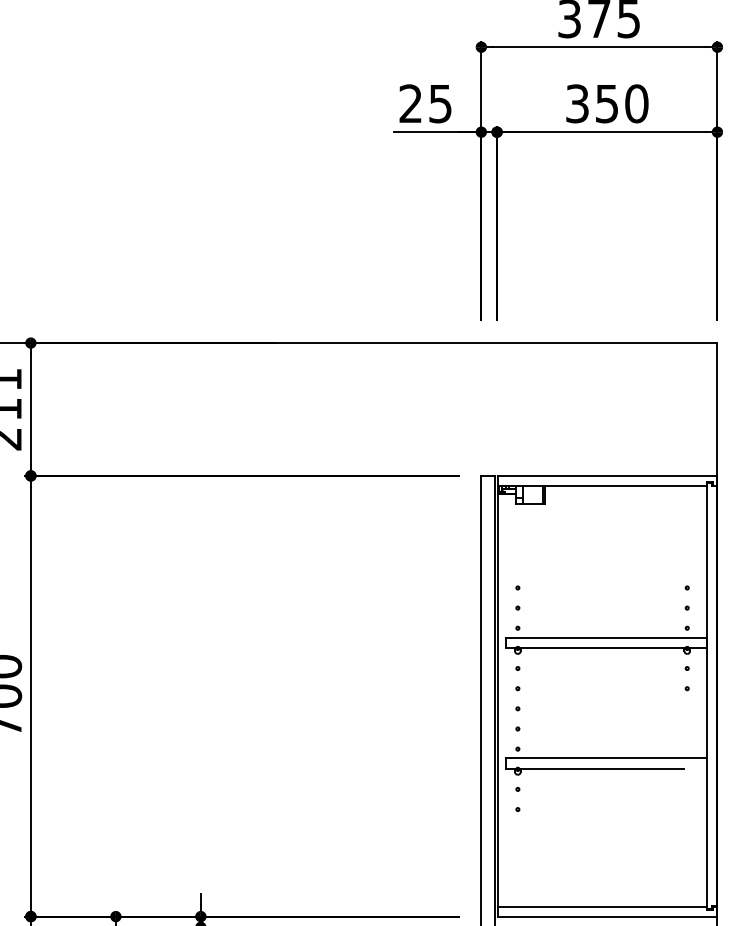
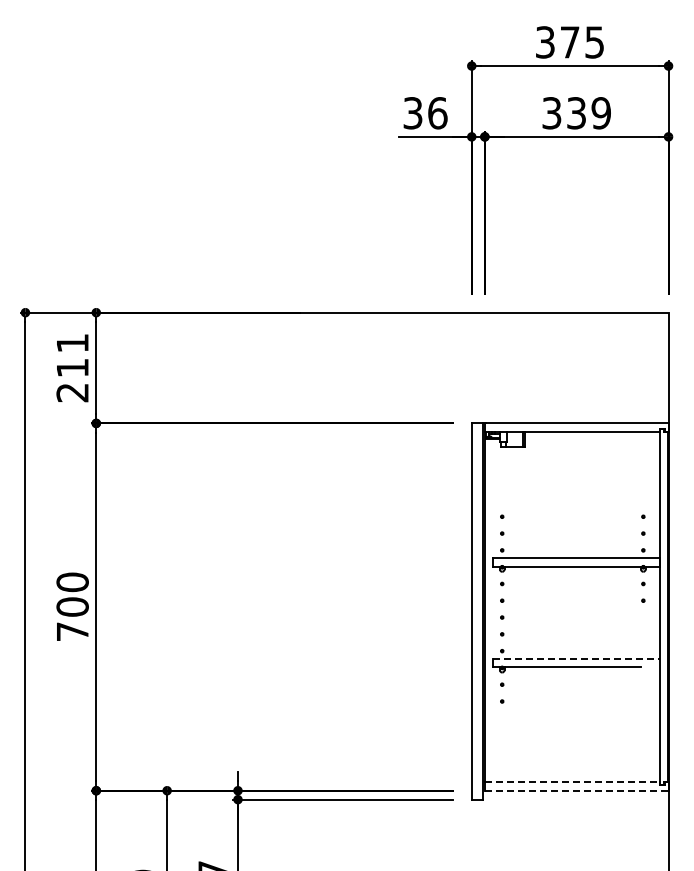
text: (425, 104) -> (425, 113), 25 -> 36
text: (622, 104) -> (589, 113), 350 -> 339
line: (607, 757) -> (576, 658), solid -> dashed
line: (603, 906) -> (573, 782), solid -> dashed
line: (608, 916) -> (577, 790), solid -> dashed

